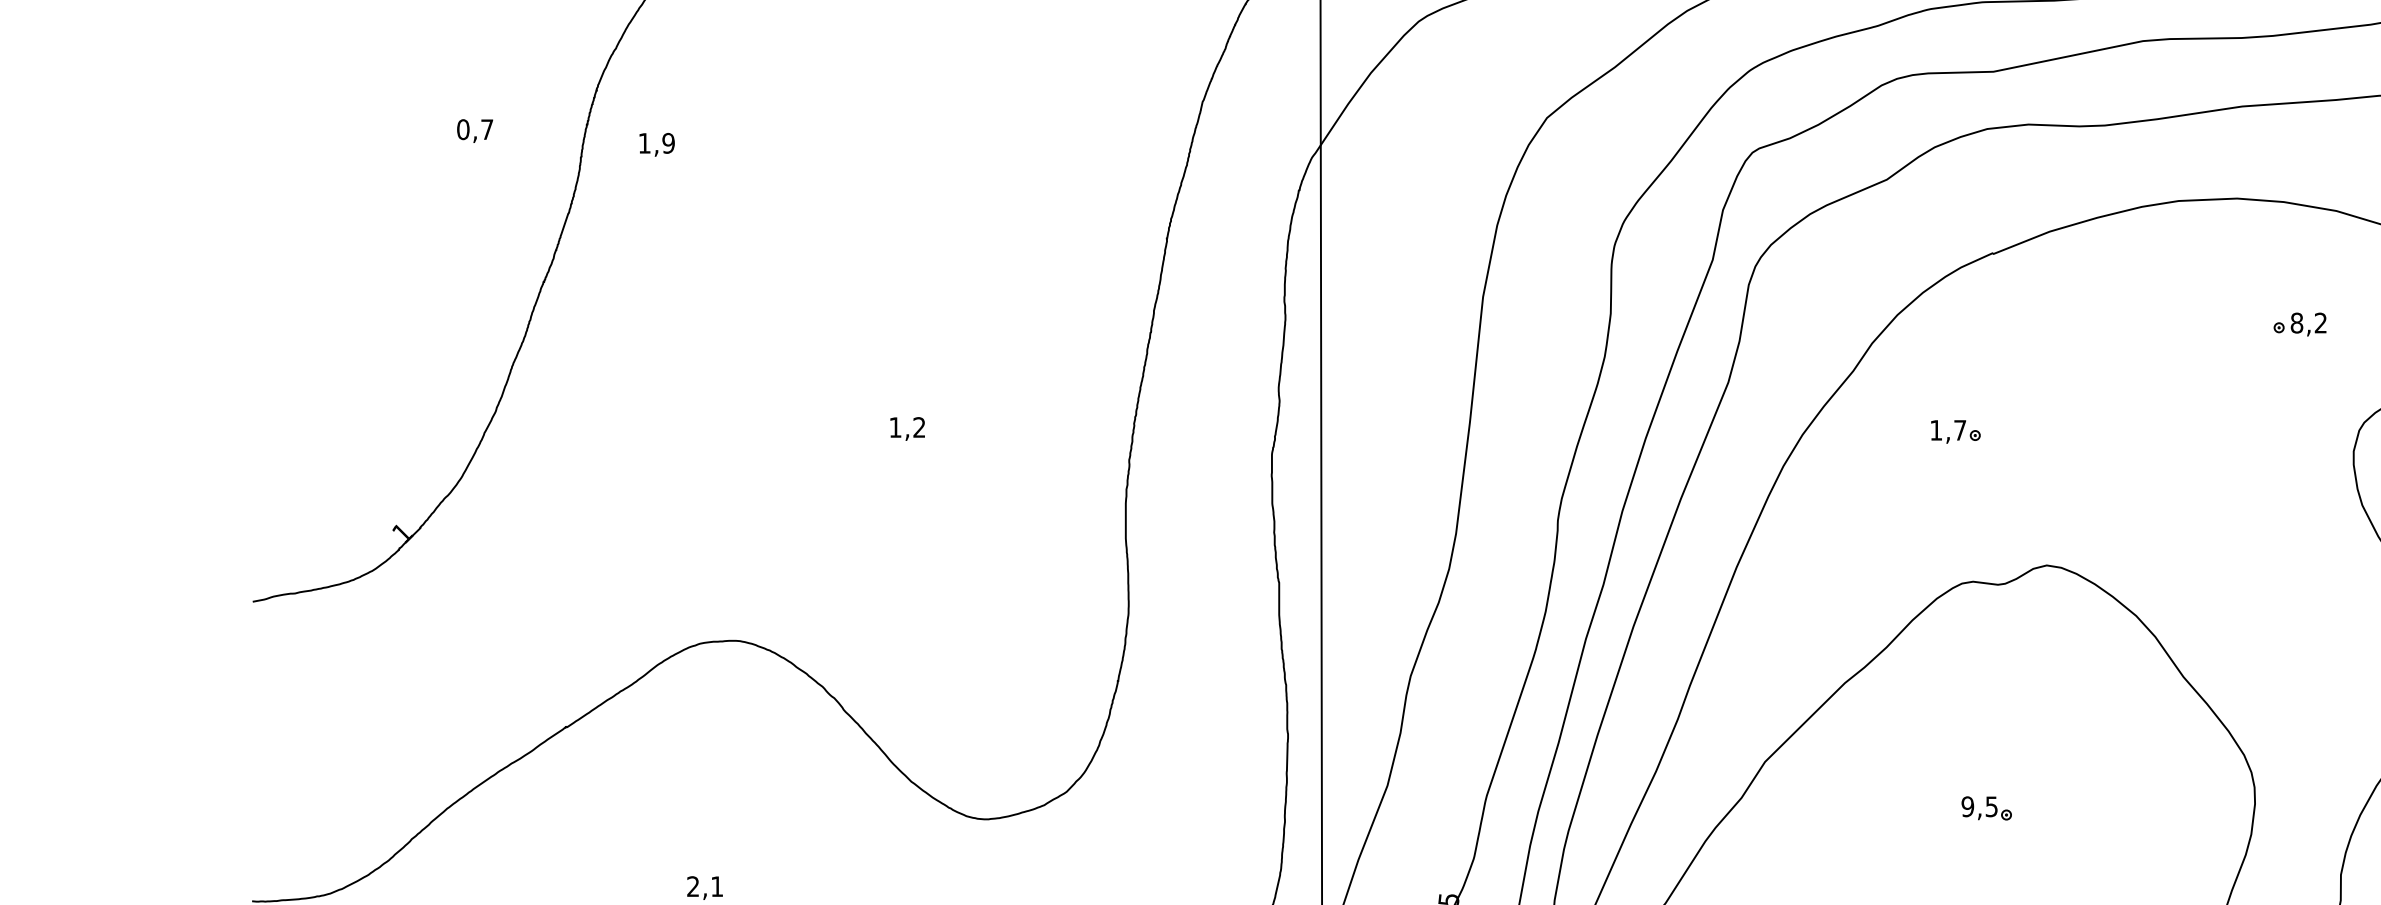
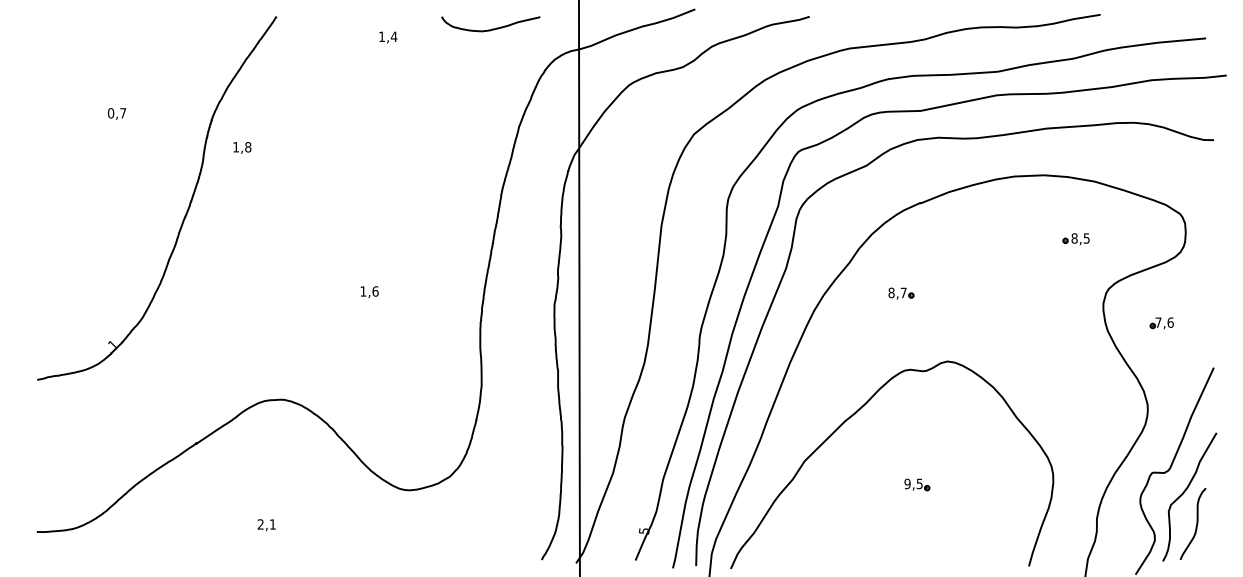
text: (475, 130) -> (117, 113), moved
text: (669, 143) -> (248, 147), 1,9 -> 1,8
text: (2320, 323) -> (1086, 238), 8,2 -> 8,5
text: (919, 427) -> (375, 291), 1,2 -> 1,6
text: (1936, 429) -> (891, 292), 1,7 -> 8,7

